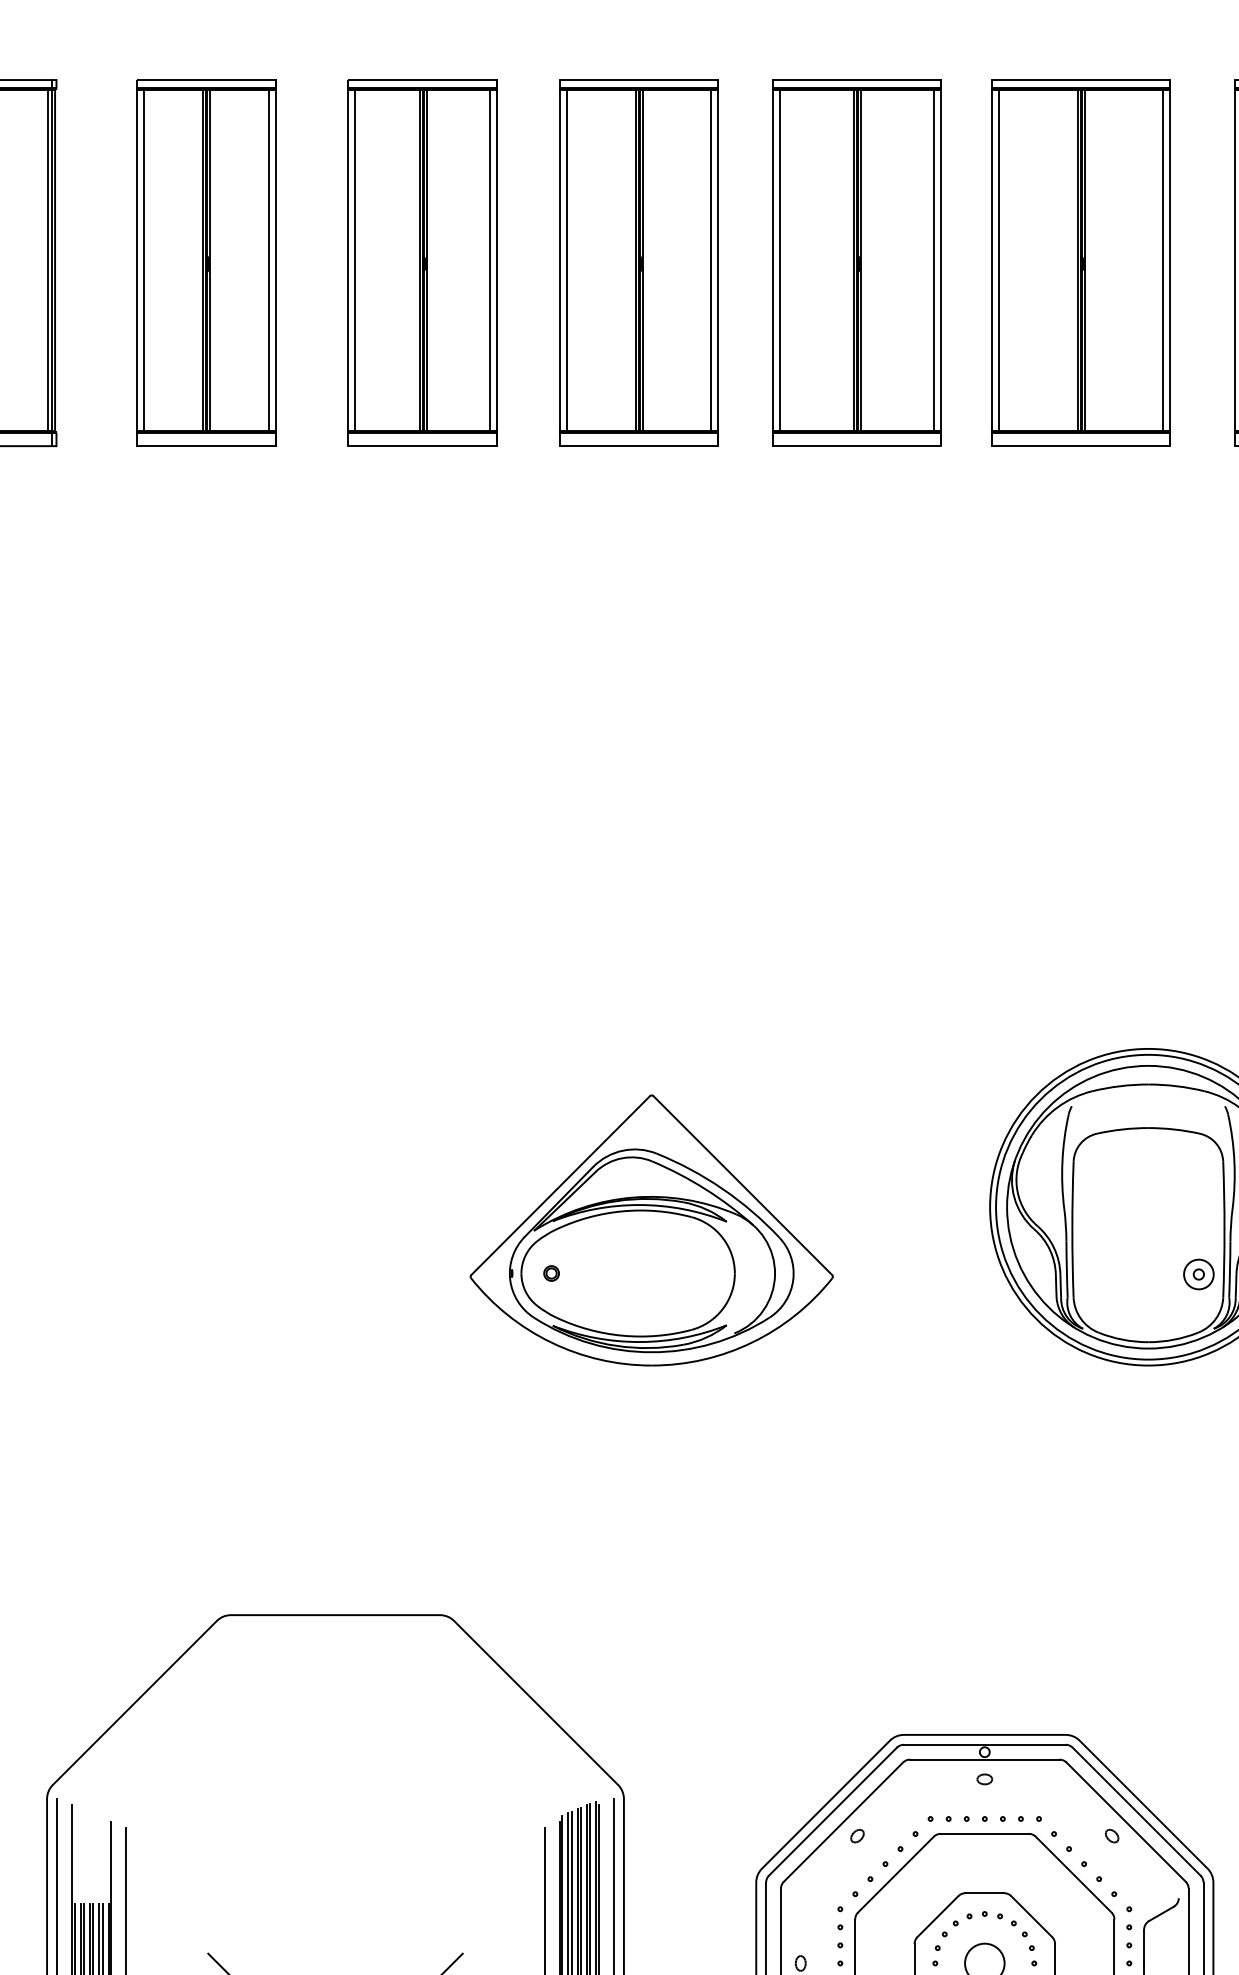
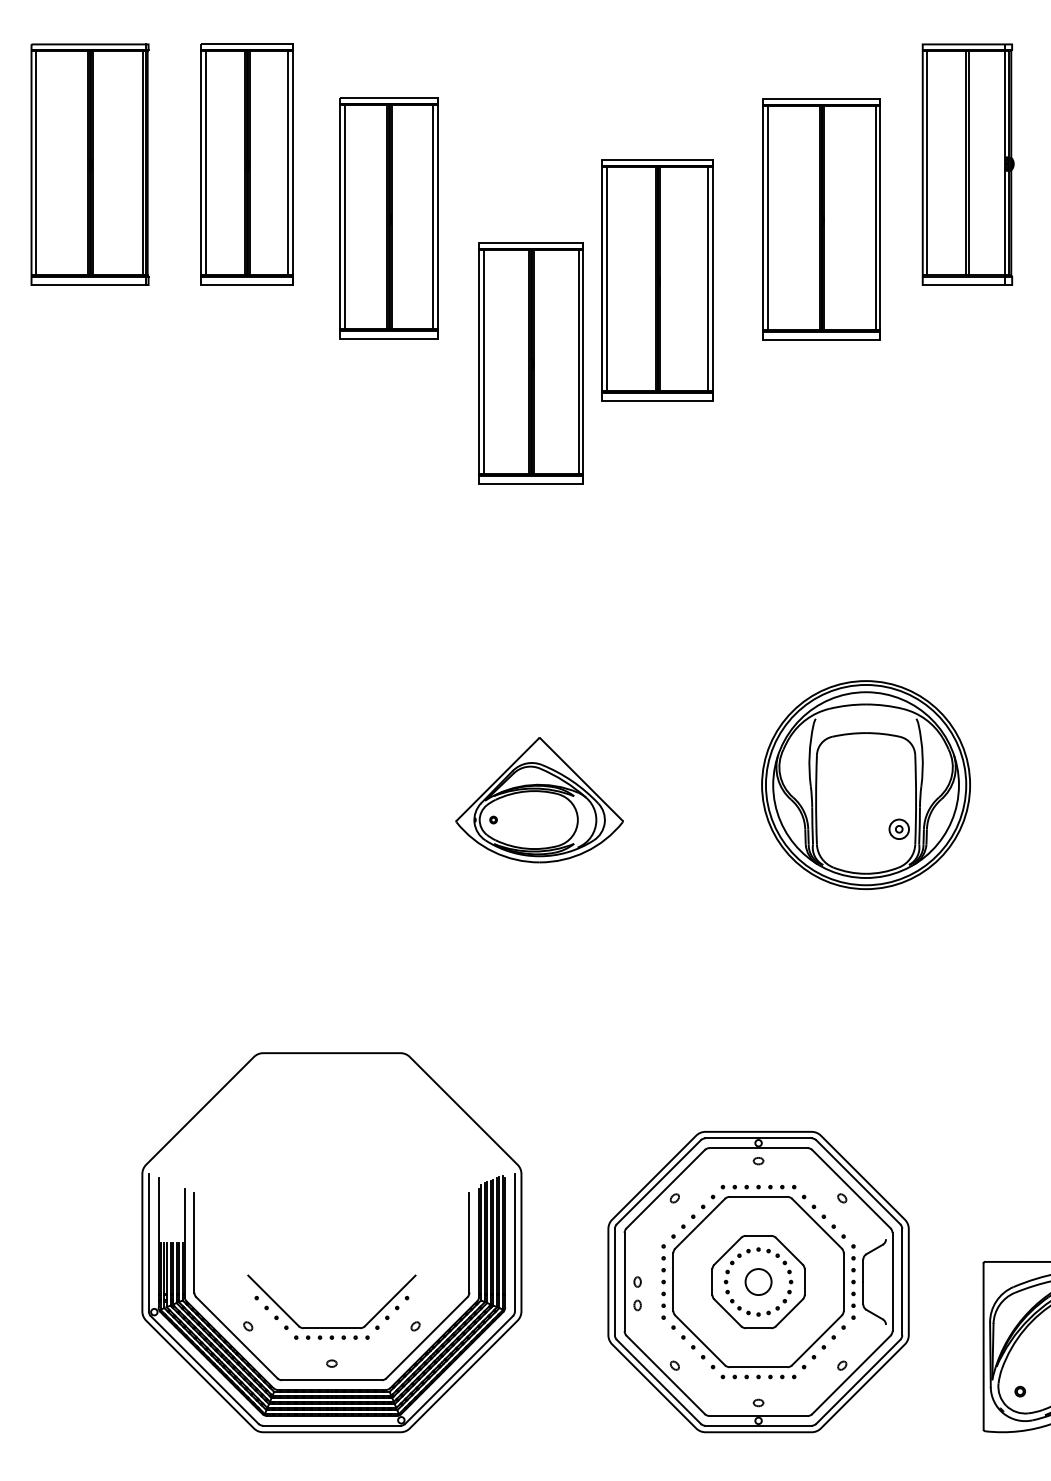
part: (421, 262) -> (388, 218), moved
part: (637, 262) -> (530, 363), moved
part: (856, 262) -> (657, 280), moved
part: (1080, 262) -> (821, 219), moved
part: (651, 1229) -> (539, 799), size x0.7

